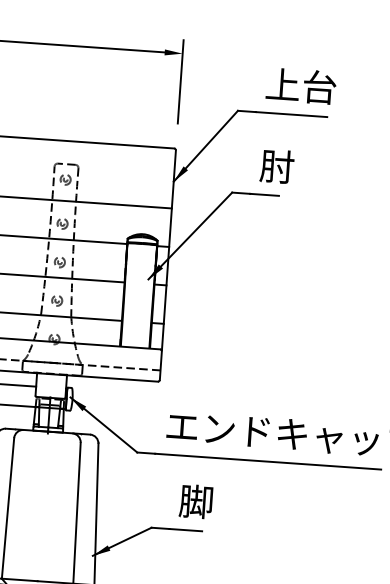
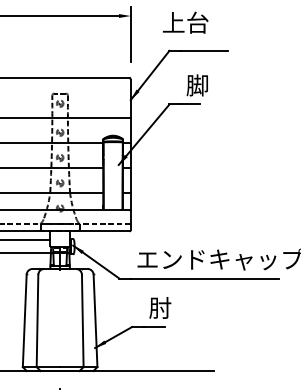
text: (300, 85) -> (185, 22), moved
text: (276, 166) -> (197, 85), 肘 -> 脚
text: (196, 501) -> (160, 307), 脚 -> 肘

